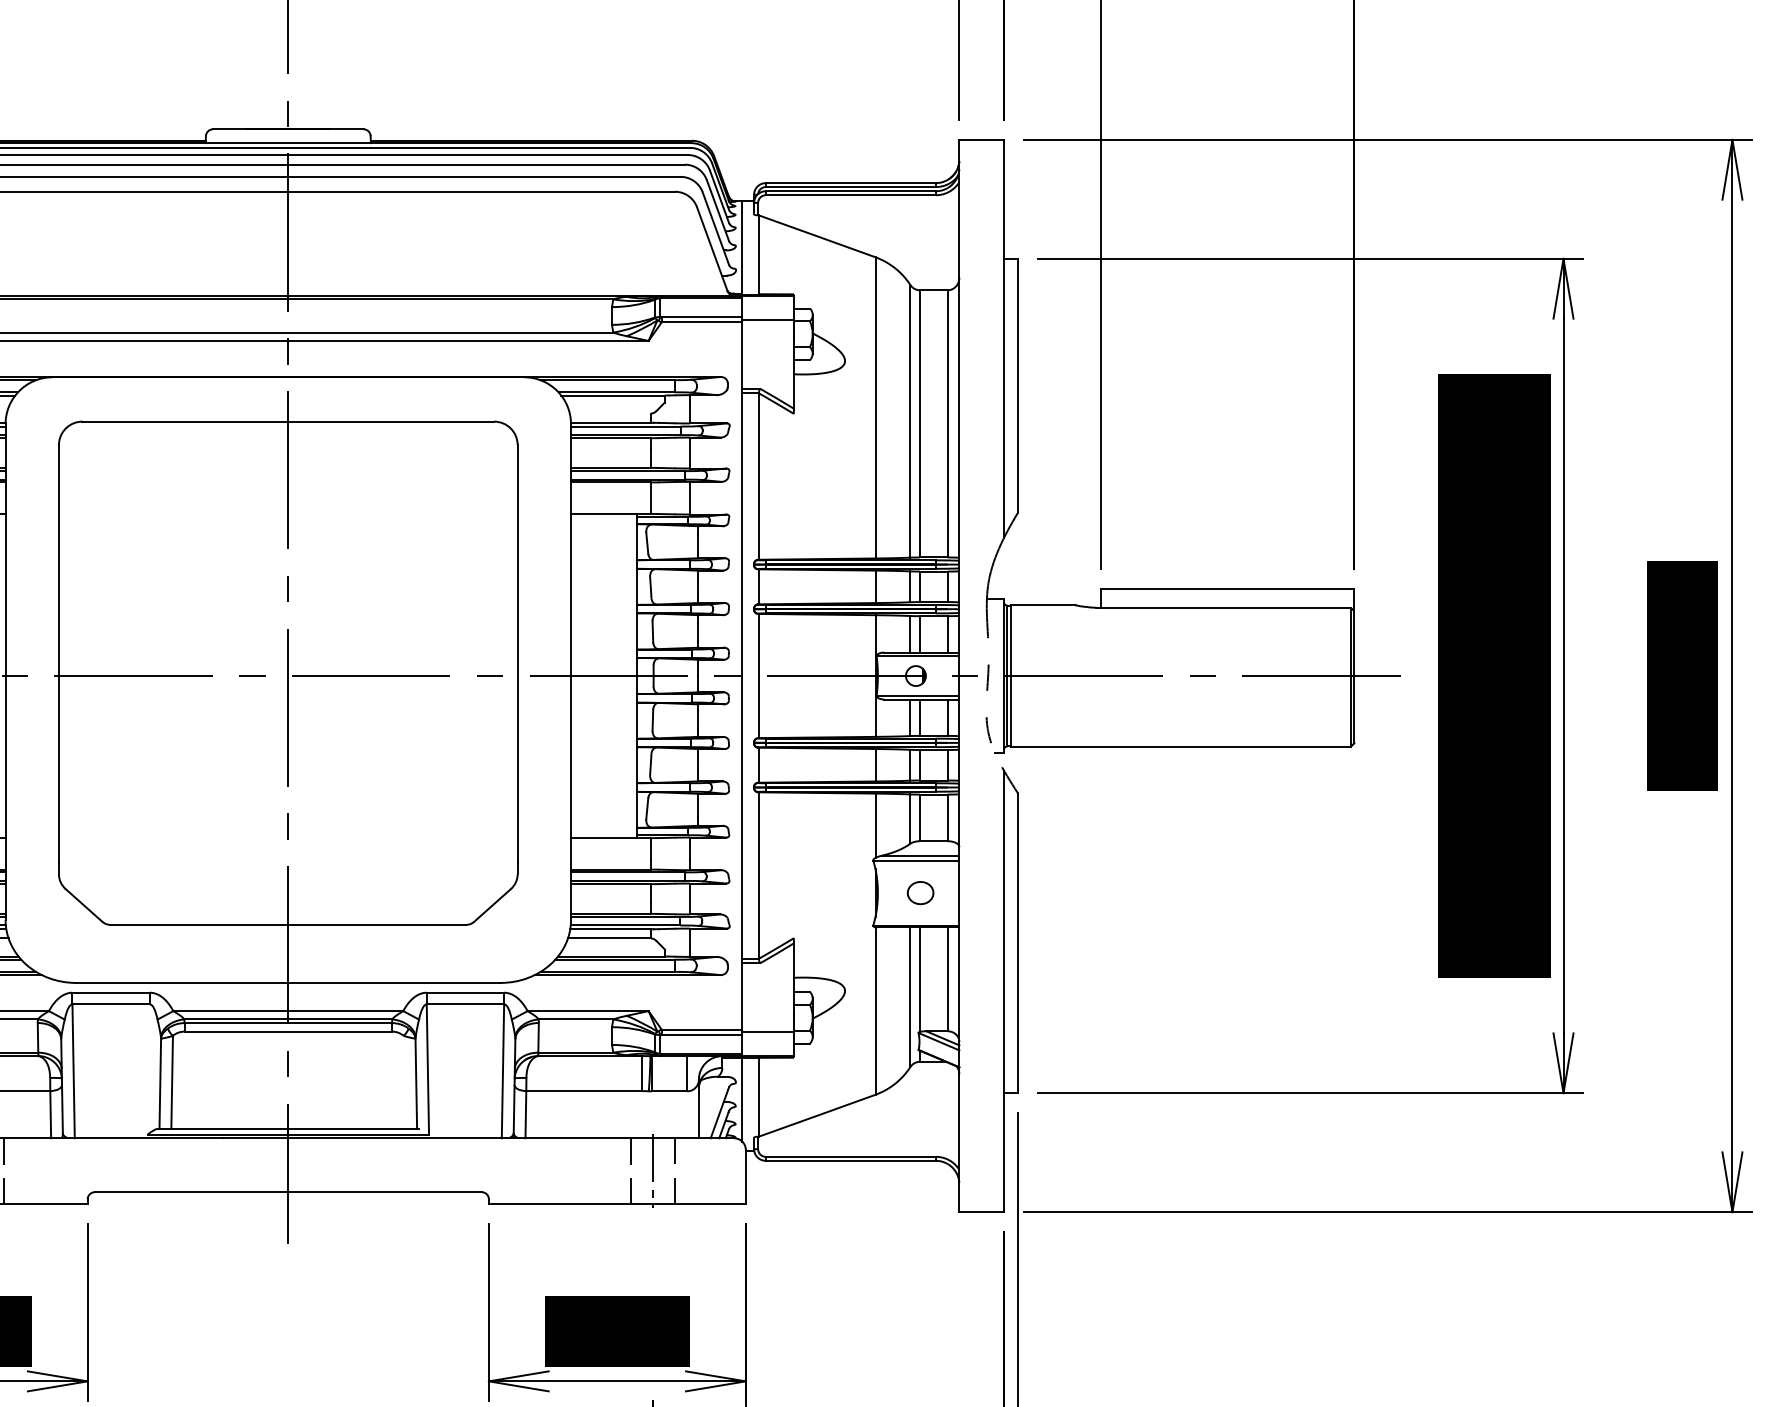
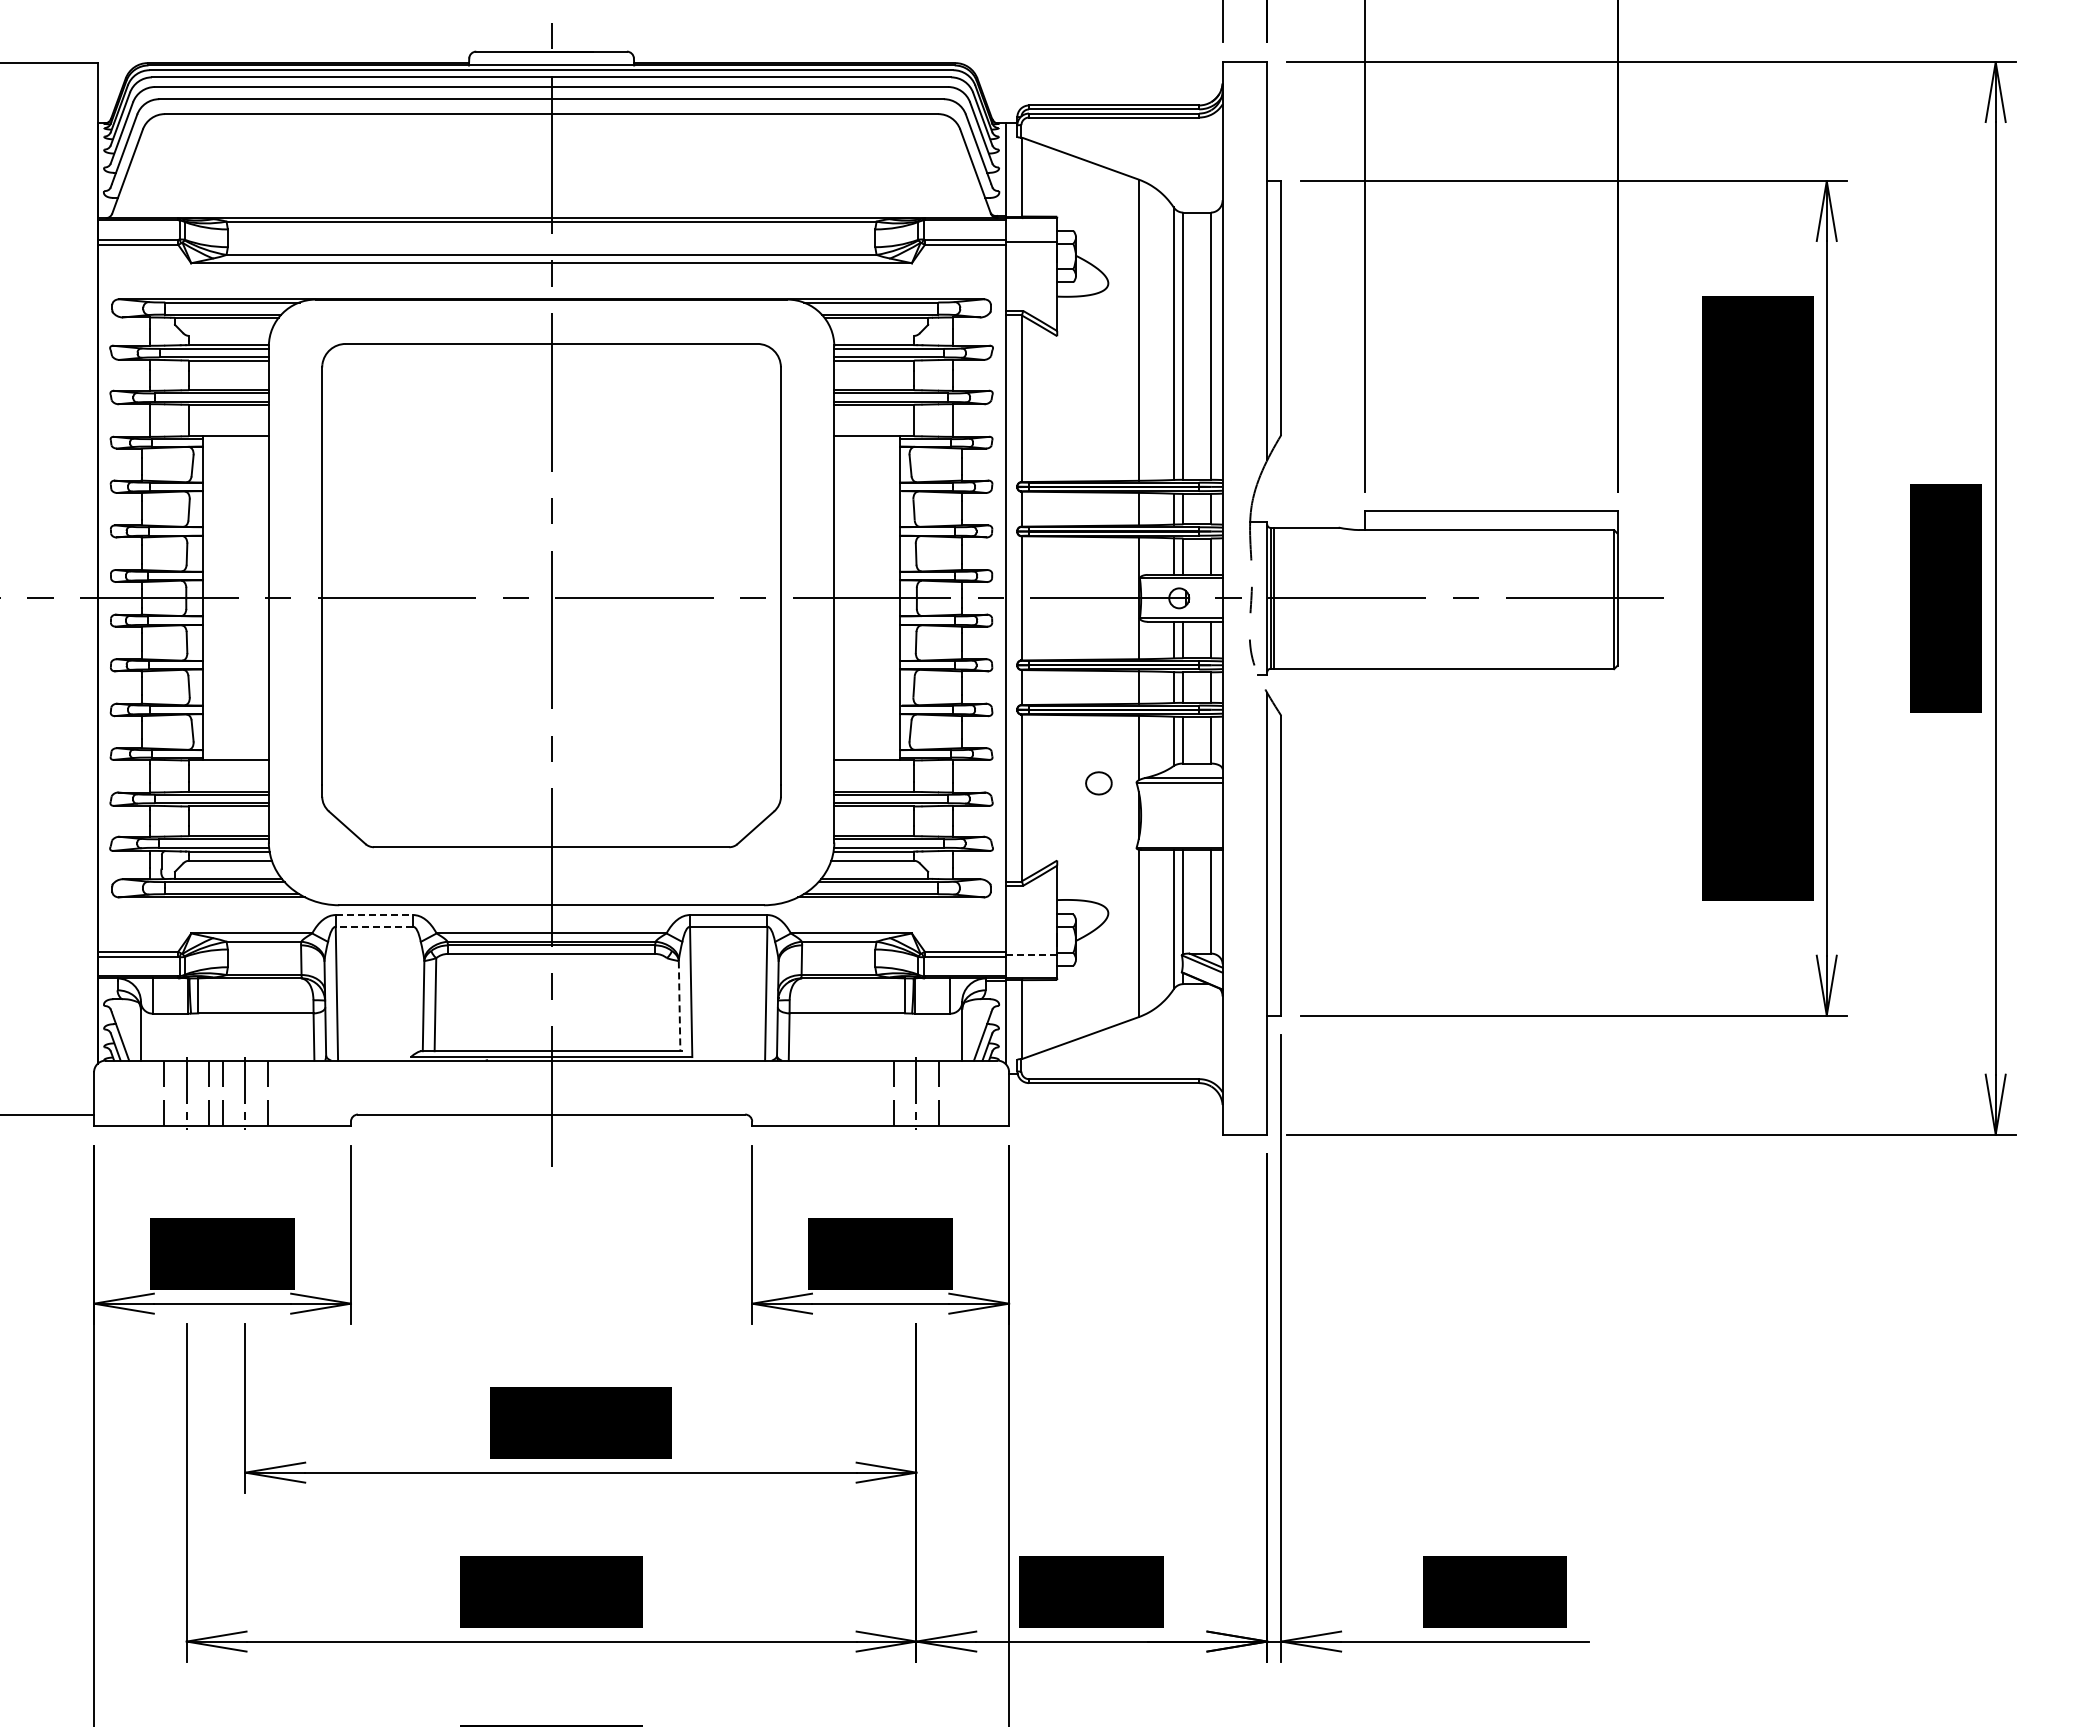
part: (920, 893) -> (1098, 783), moved
line: (111, 993) -> (374, 915), solid -> dashed
line: (111, 1004) -> (374, 926), solid -> dashed
line: (768, 1032) -> (1031, 954), solid -> dashed
line: (416, 1084) -> (679, 1006), solid -> dashed

